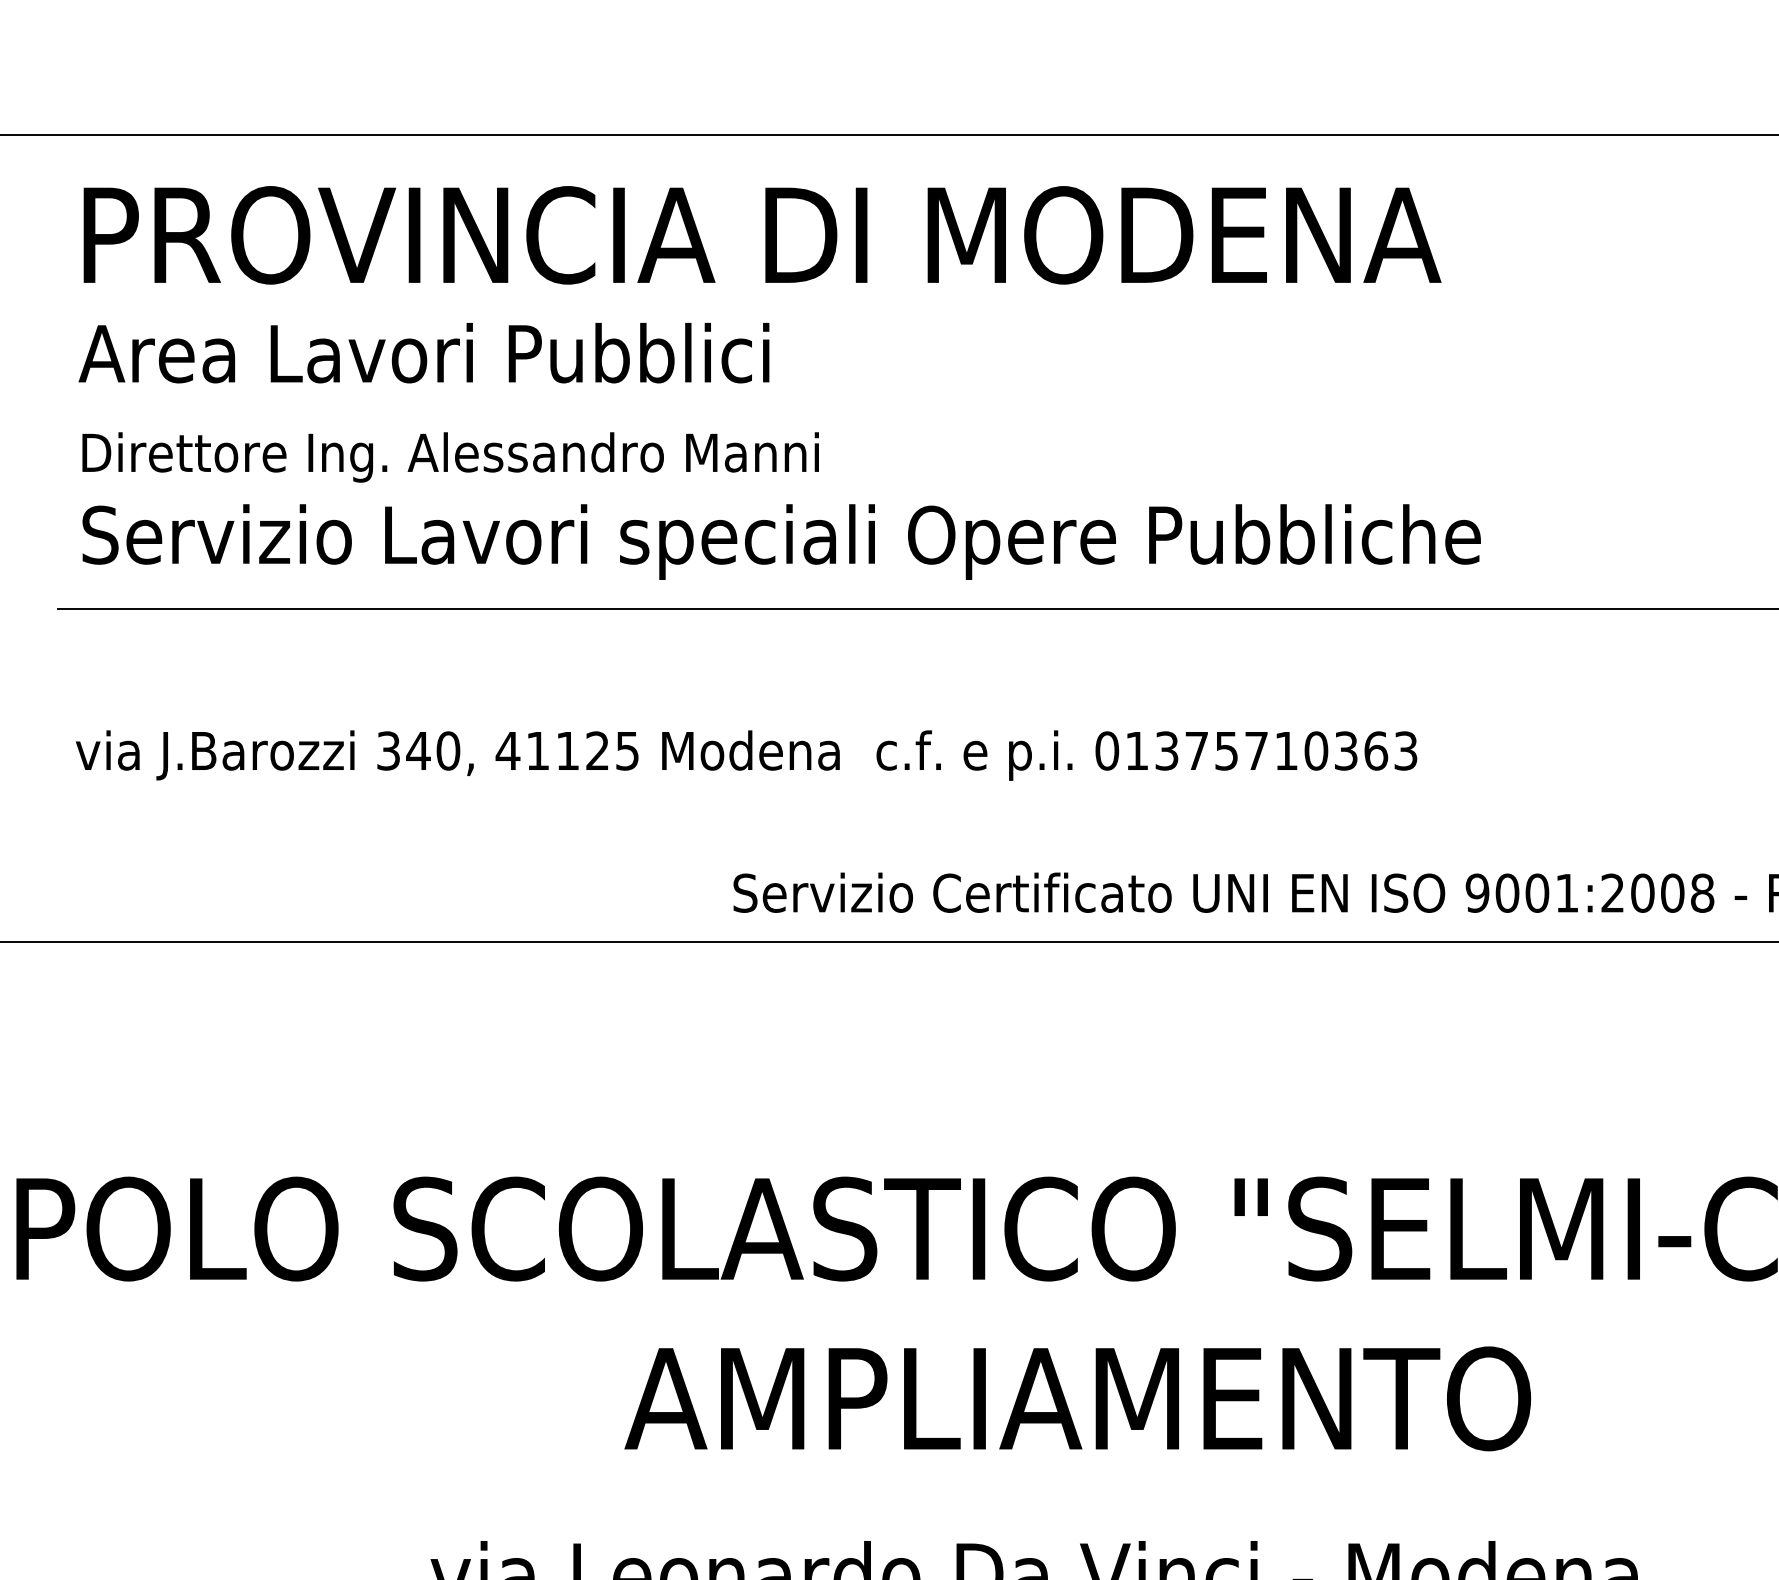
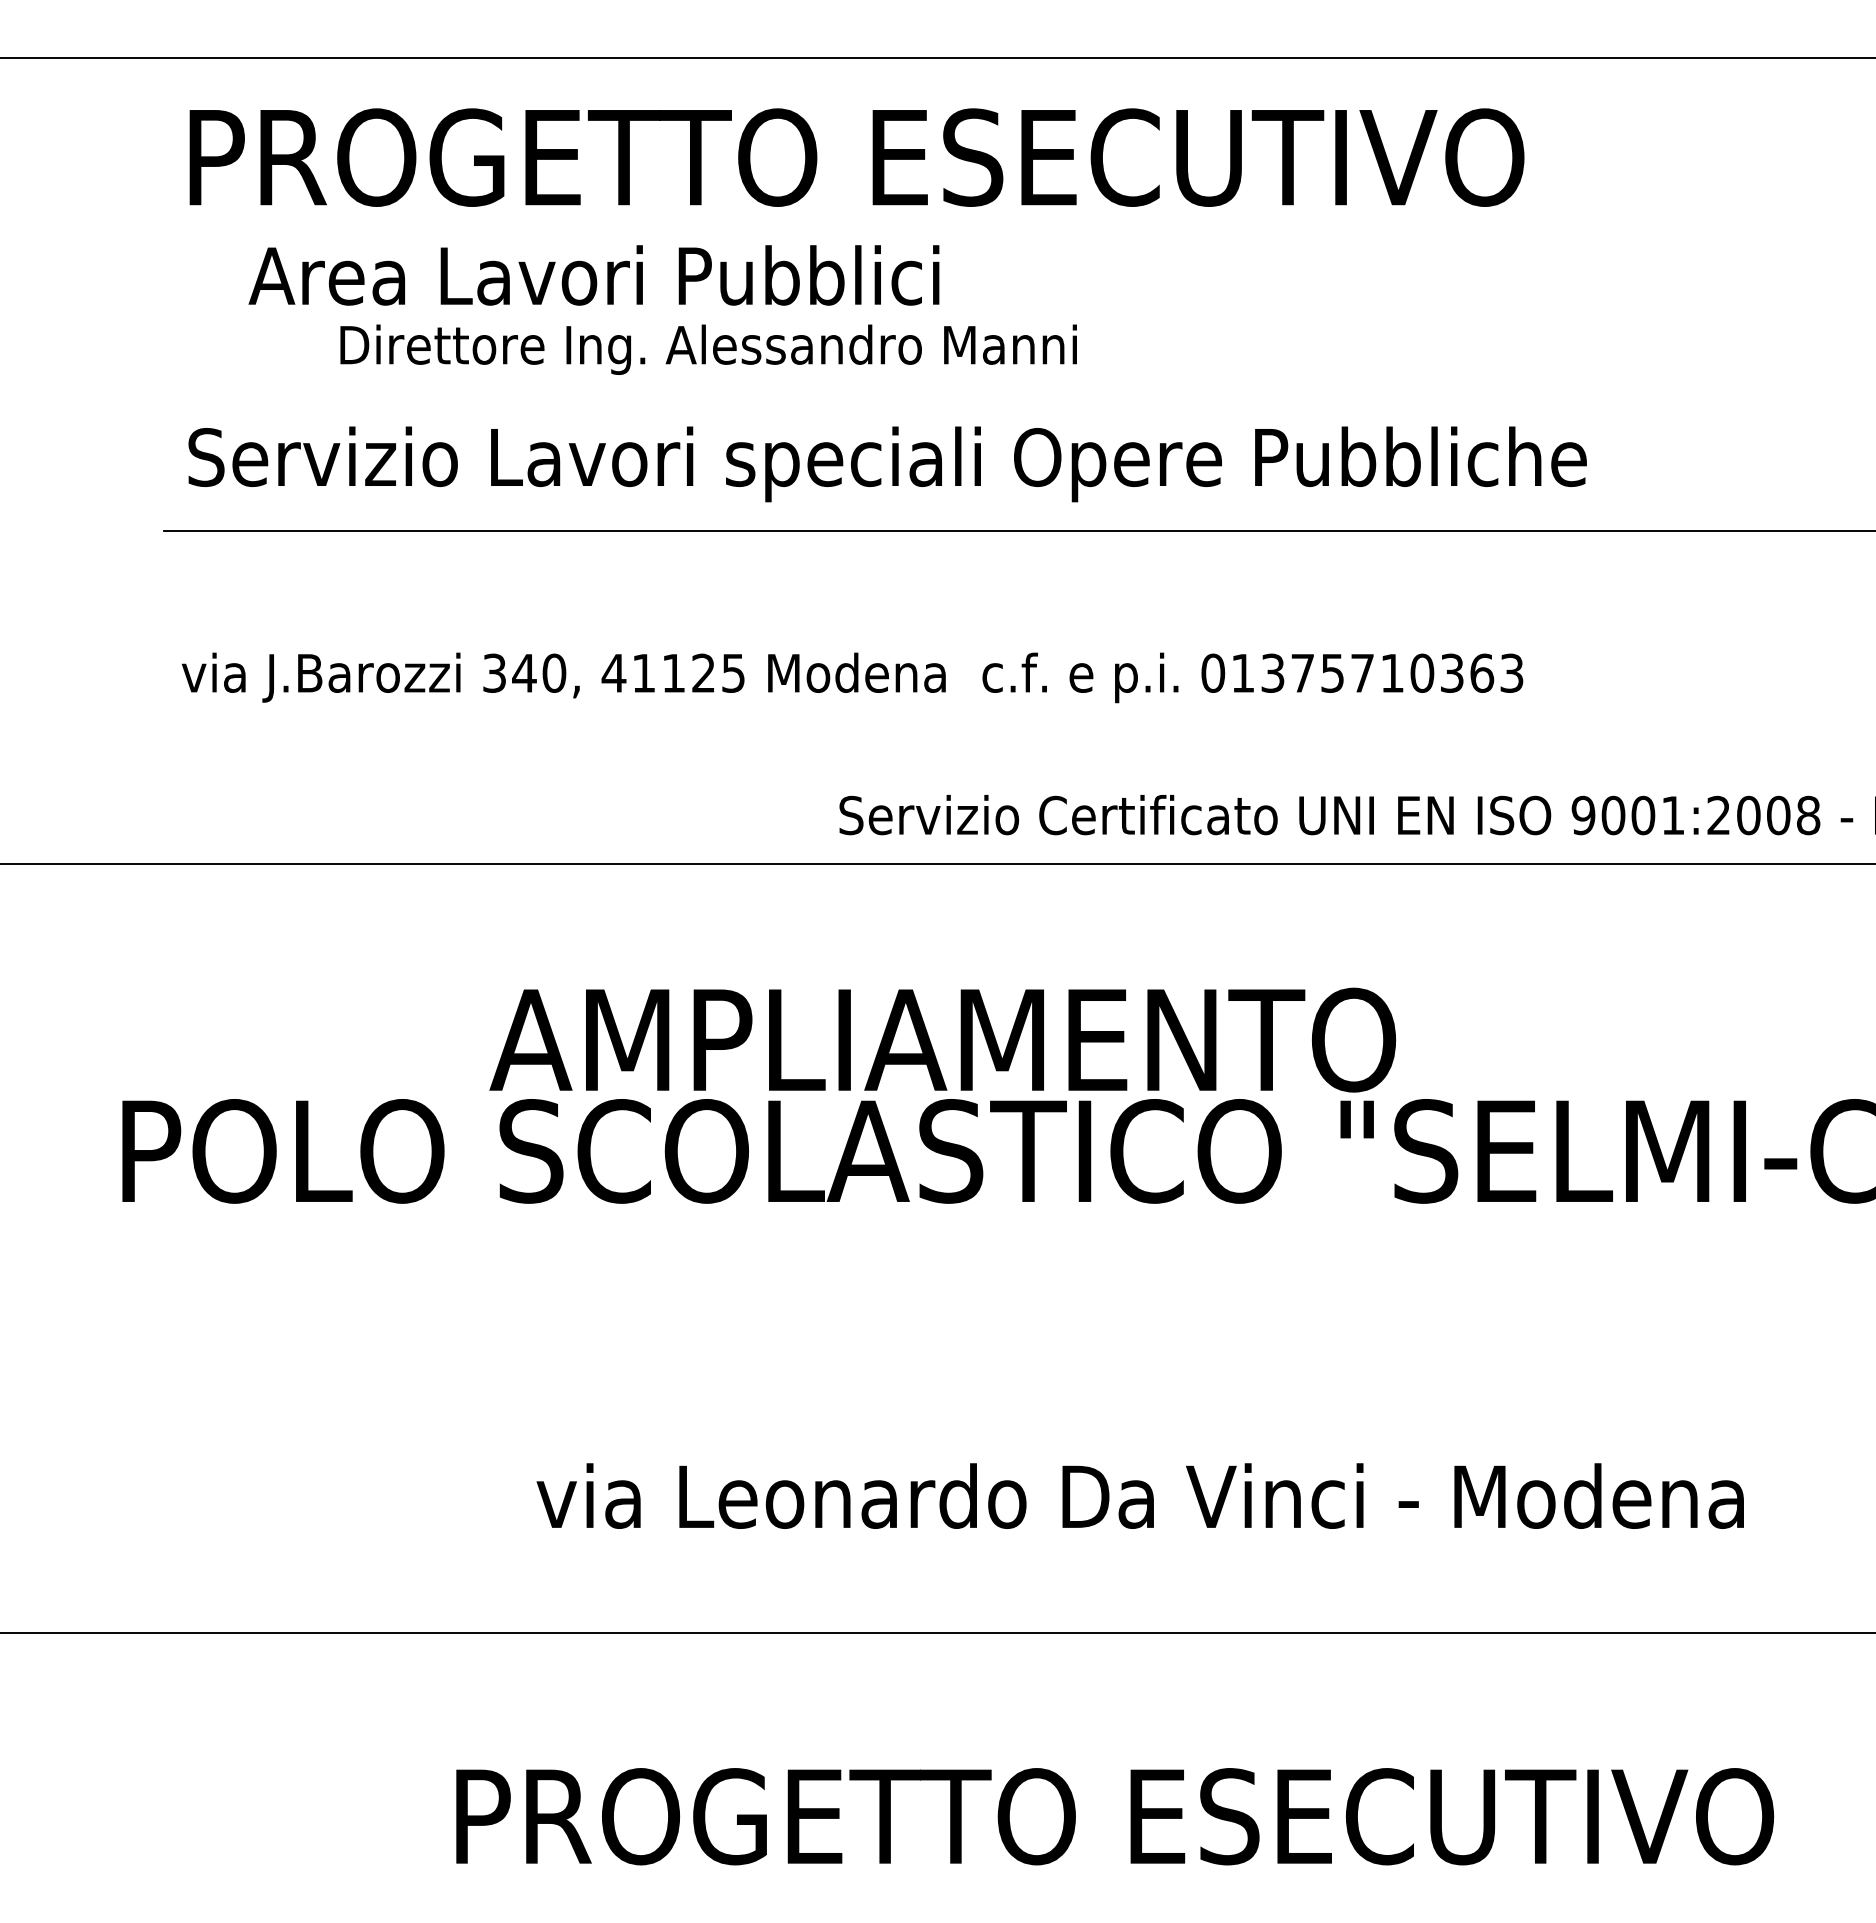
text: (879, 235) -> (985, 157), PROVINCIA DI MODENA -> PROGETTO ESECUTIVO
text: (423, 353) -> (593, 275), moved
text: (450, 457) -> (708, 349), moved
text: (1077, 1398) -> (942, 1039), moved

